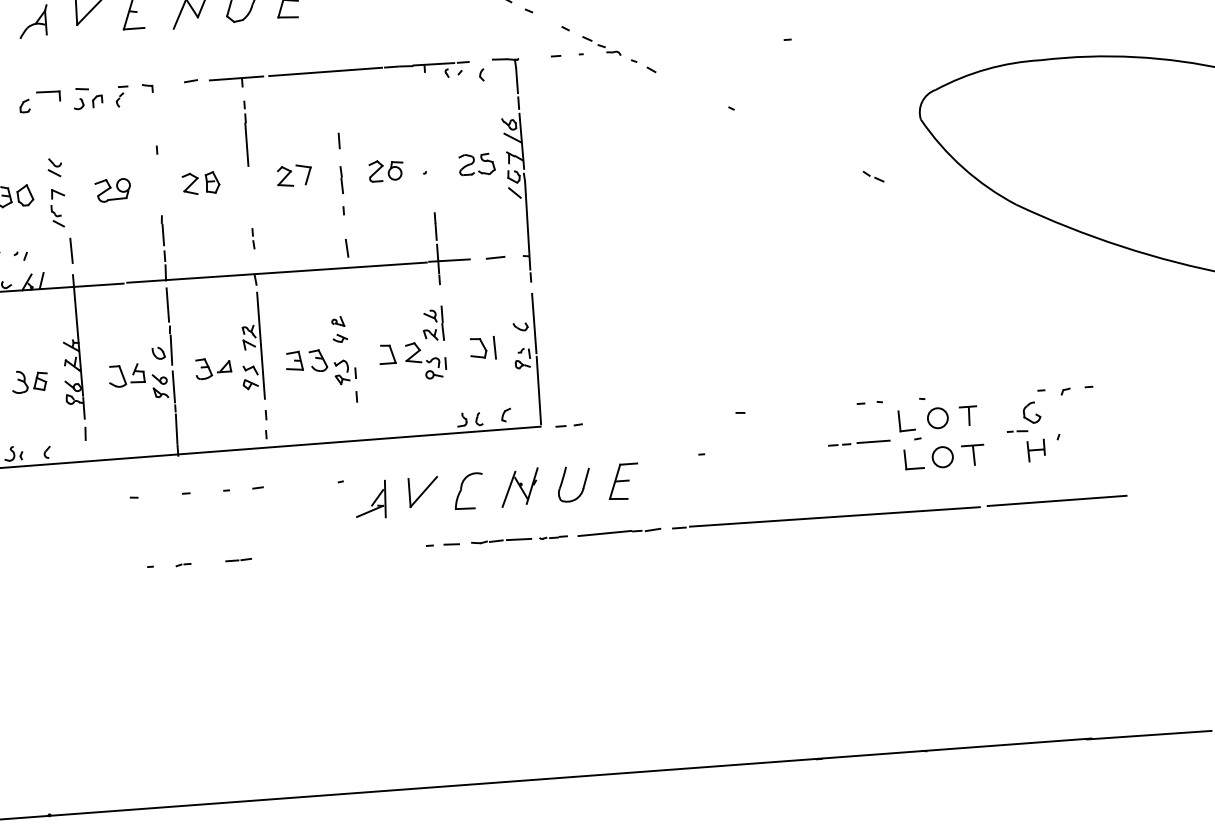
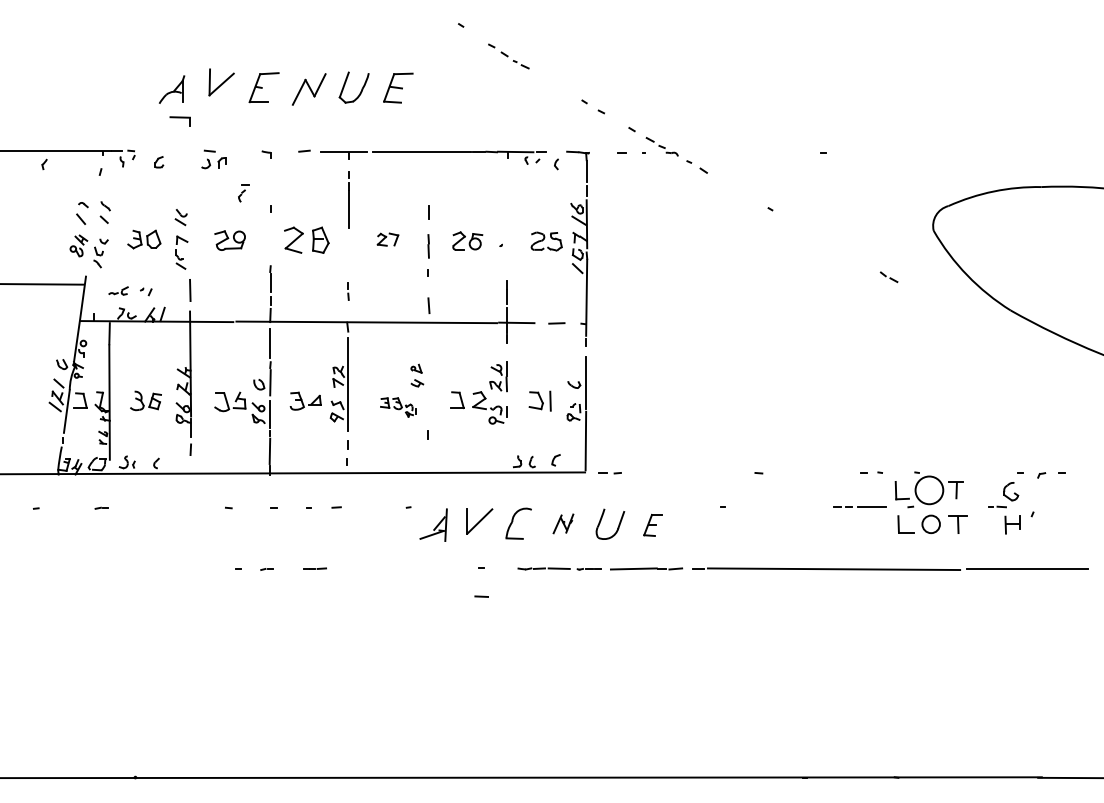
part: (47, 96) -> (179, 121), moved
part: (121, 97) -> (243, 193), moved
part: (293, 175) -> (387, 239), size x0.7
part: (200, 183) -> (306, 240), size x1.4
part: (320, 367) -> (398, 407), size x0.6
circle: (937, 418) -> (929, 490), size x1.6
part: (622, 481) -> (652, 525), size x0.7
part: (520, 487) -> (563, 523), size x0.6
line: (451, 544) -> (481, 596), moved

